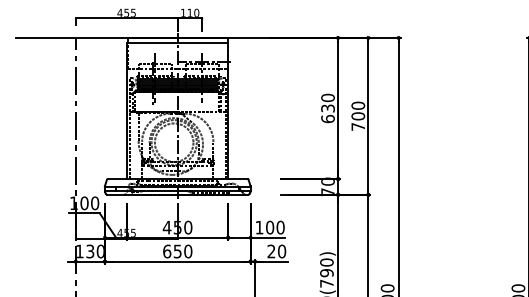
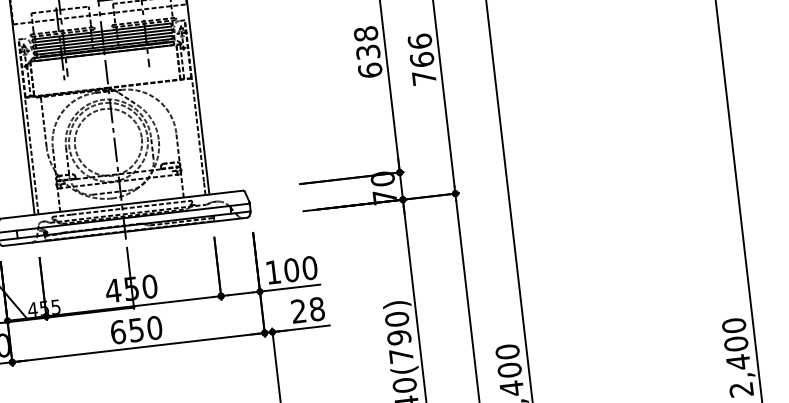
text: (327, 97) -> (365, 33), 630 -> 638
text: (357, 110) -> (419, 49), 700 -> 766
text: (282, 251) -> (317, 309), 20 -> 28

